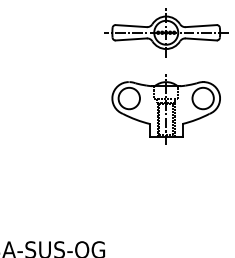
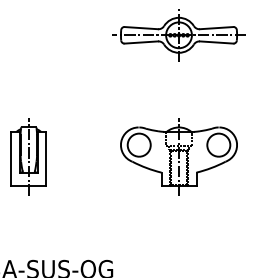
part: (165, 109) -> (178, 156), moved
part: (26, 145) -> (28, 156), added

